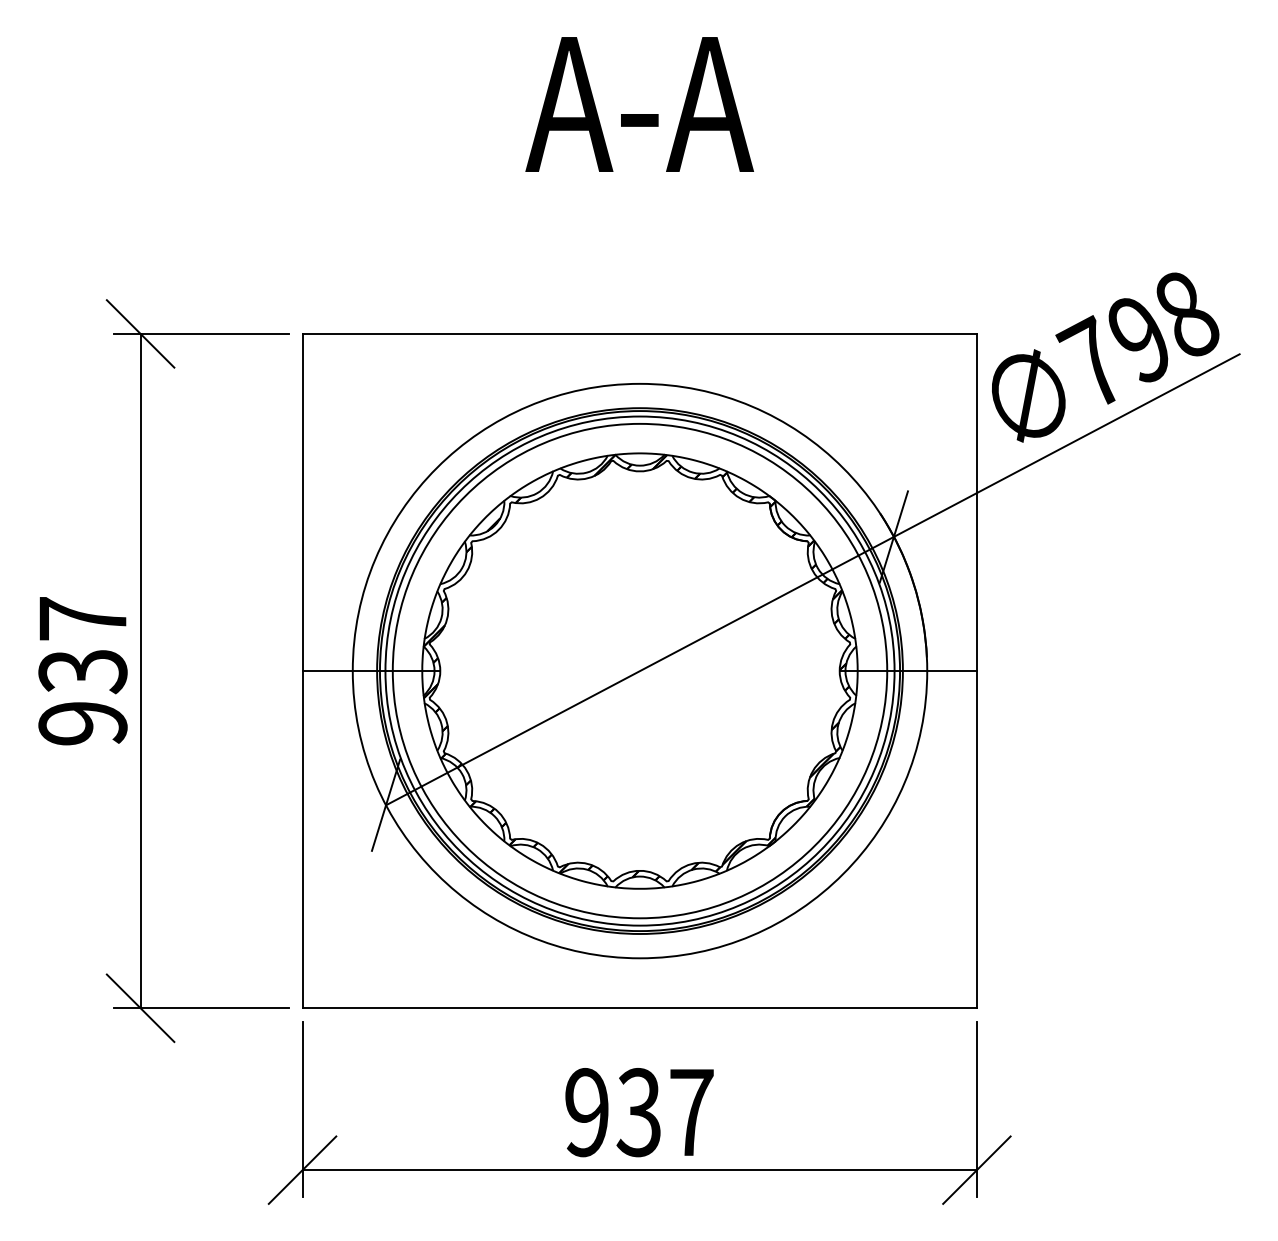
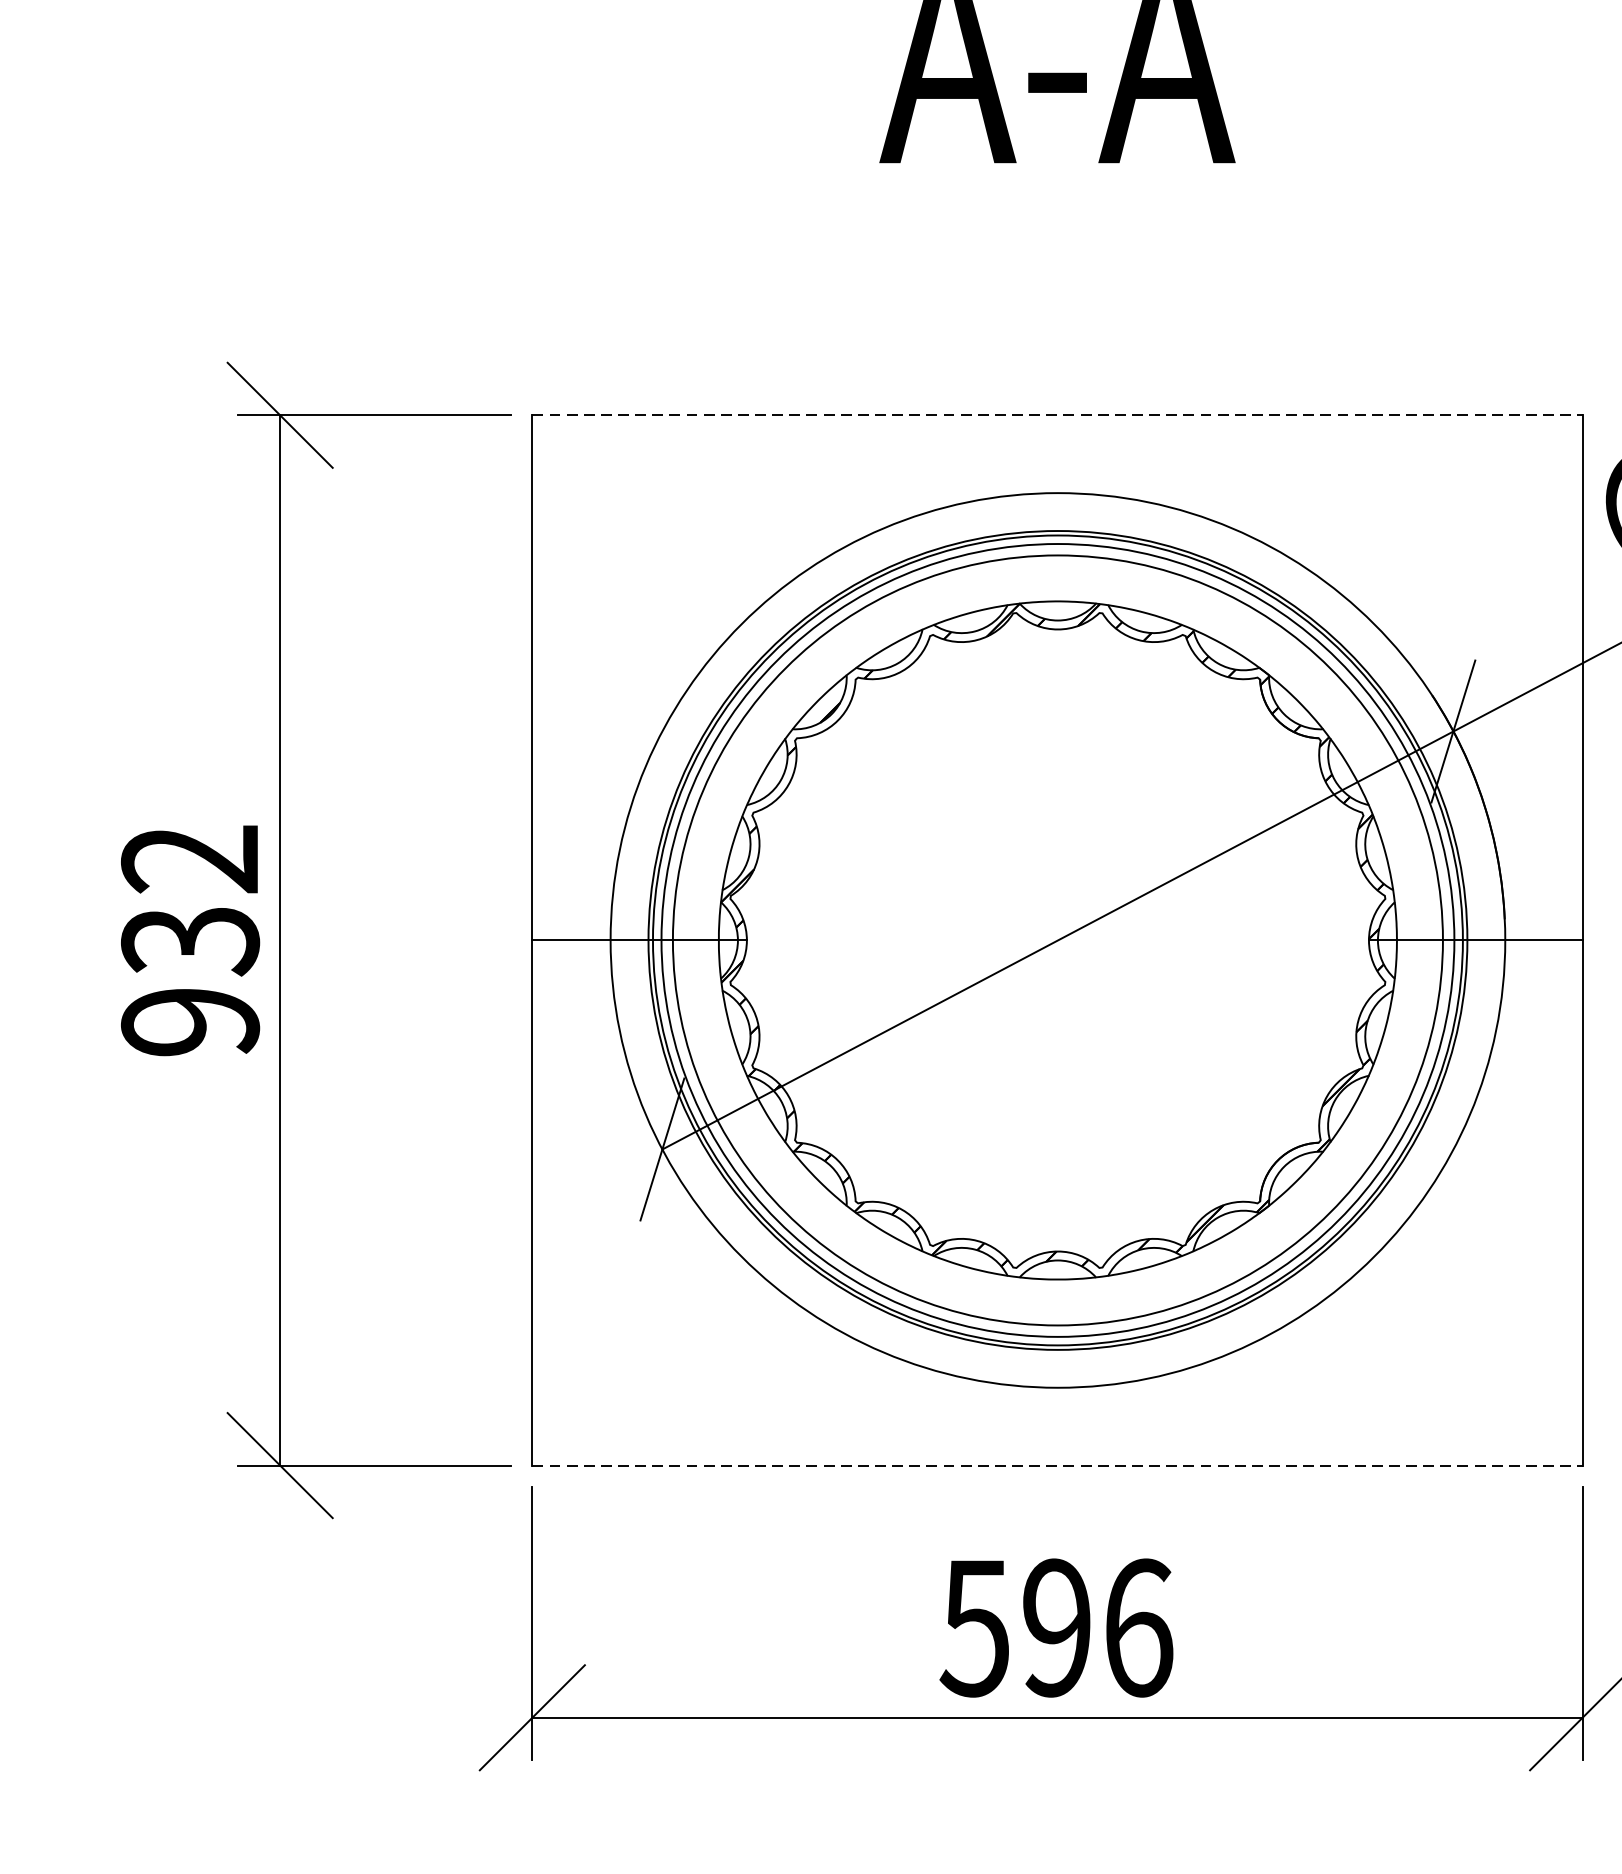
line: (640, 333) -> (1058, 414), solid -> dashed
text: (82, 618) -> (189, 858), 937 -> 932
line: (640, 1008) -> (1058, 1465), solid -> dashed
text: (639, 1112) -> (1057, 1627), 937 -> 596

